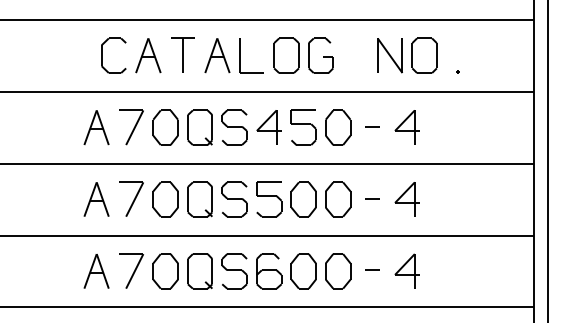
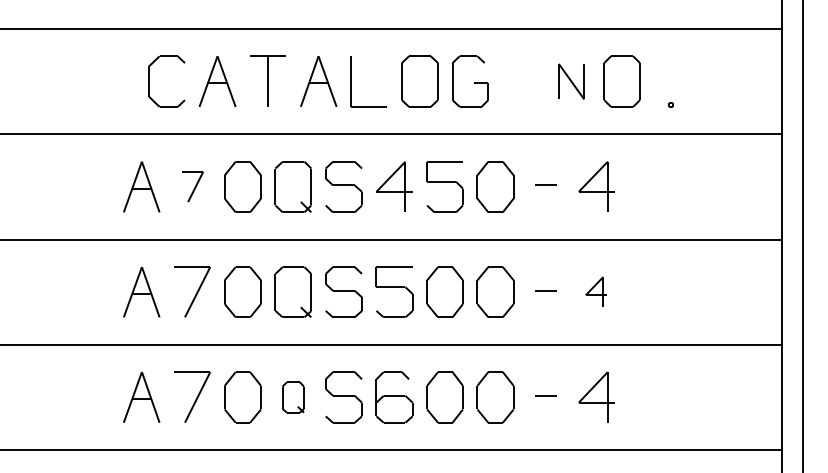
part: (389, 55) -> (570, 81), size x0.7
part: (131, 127) -> (192, 186), size x0.6
part: (406, 199) -> (595, 292), size x0.6
part: (199, 271) -> (292, 397), size x0.6

